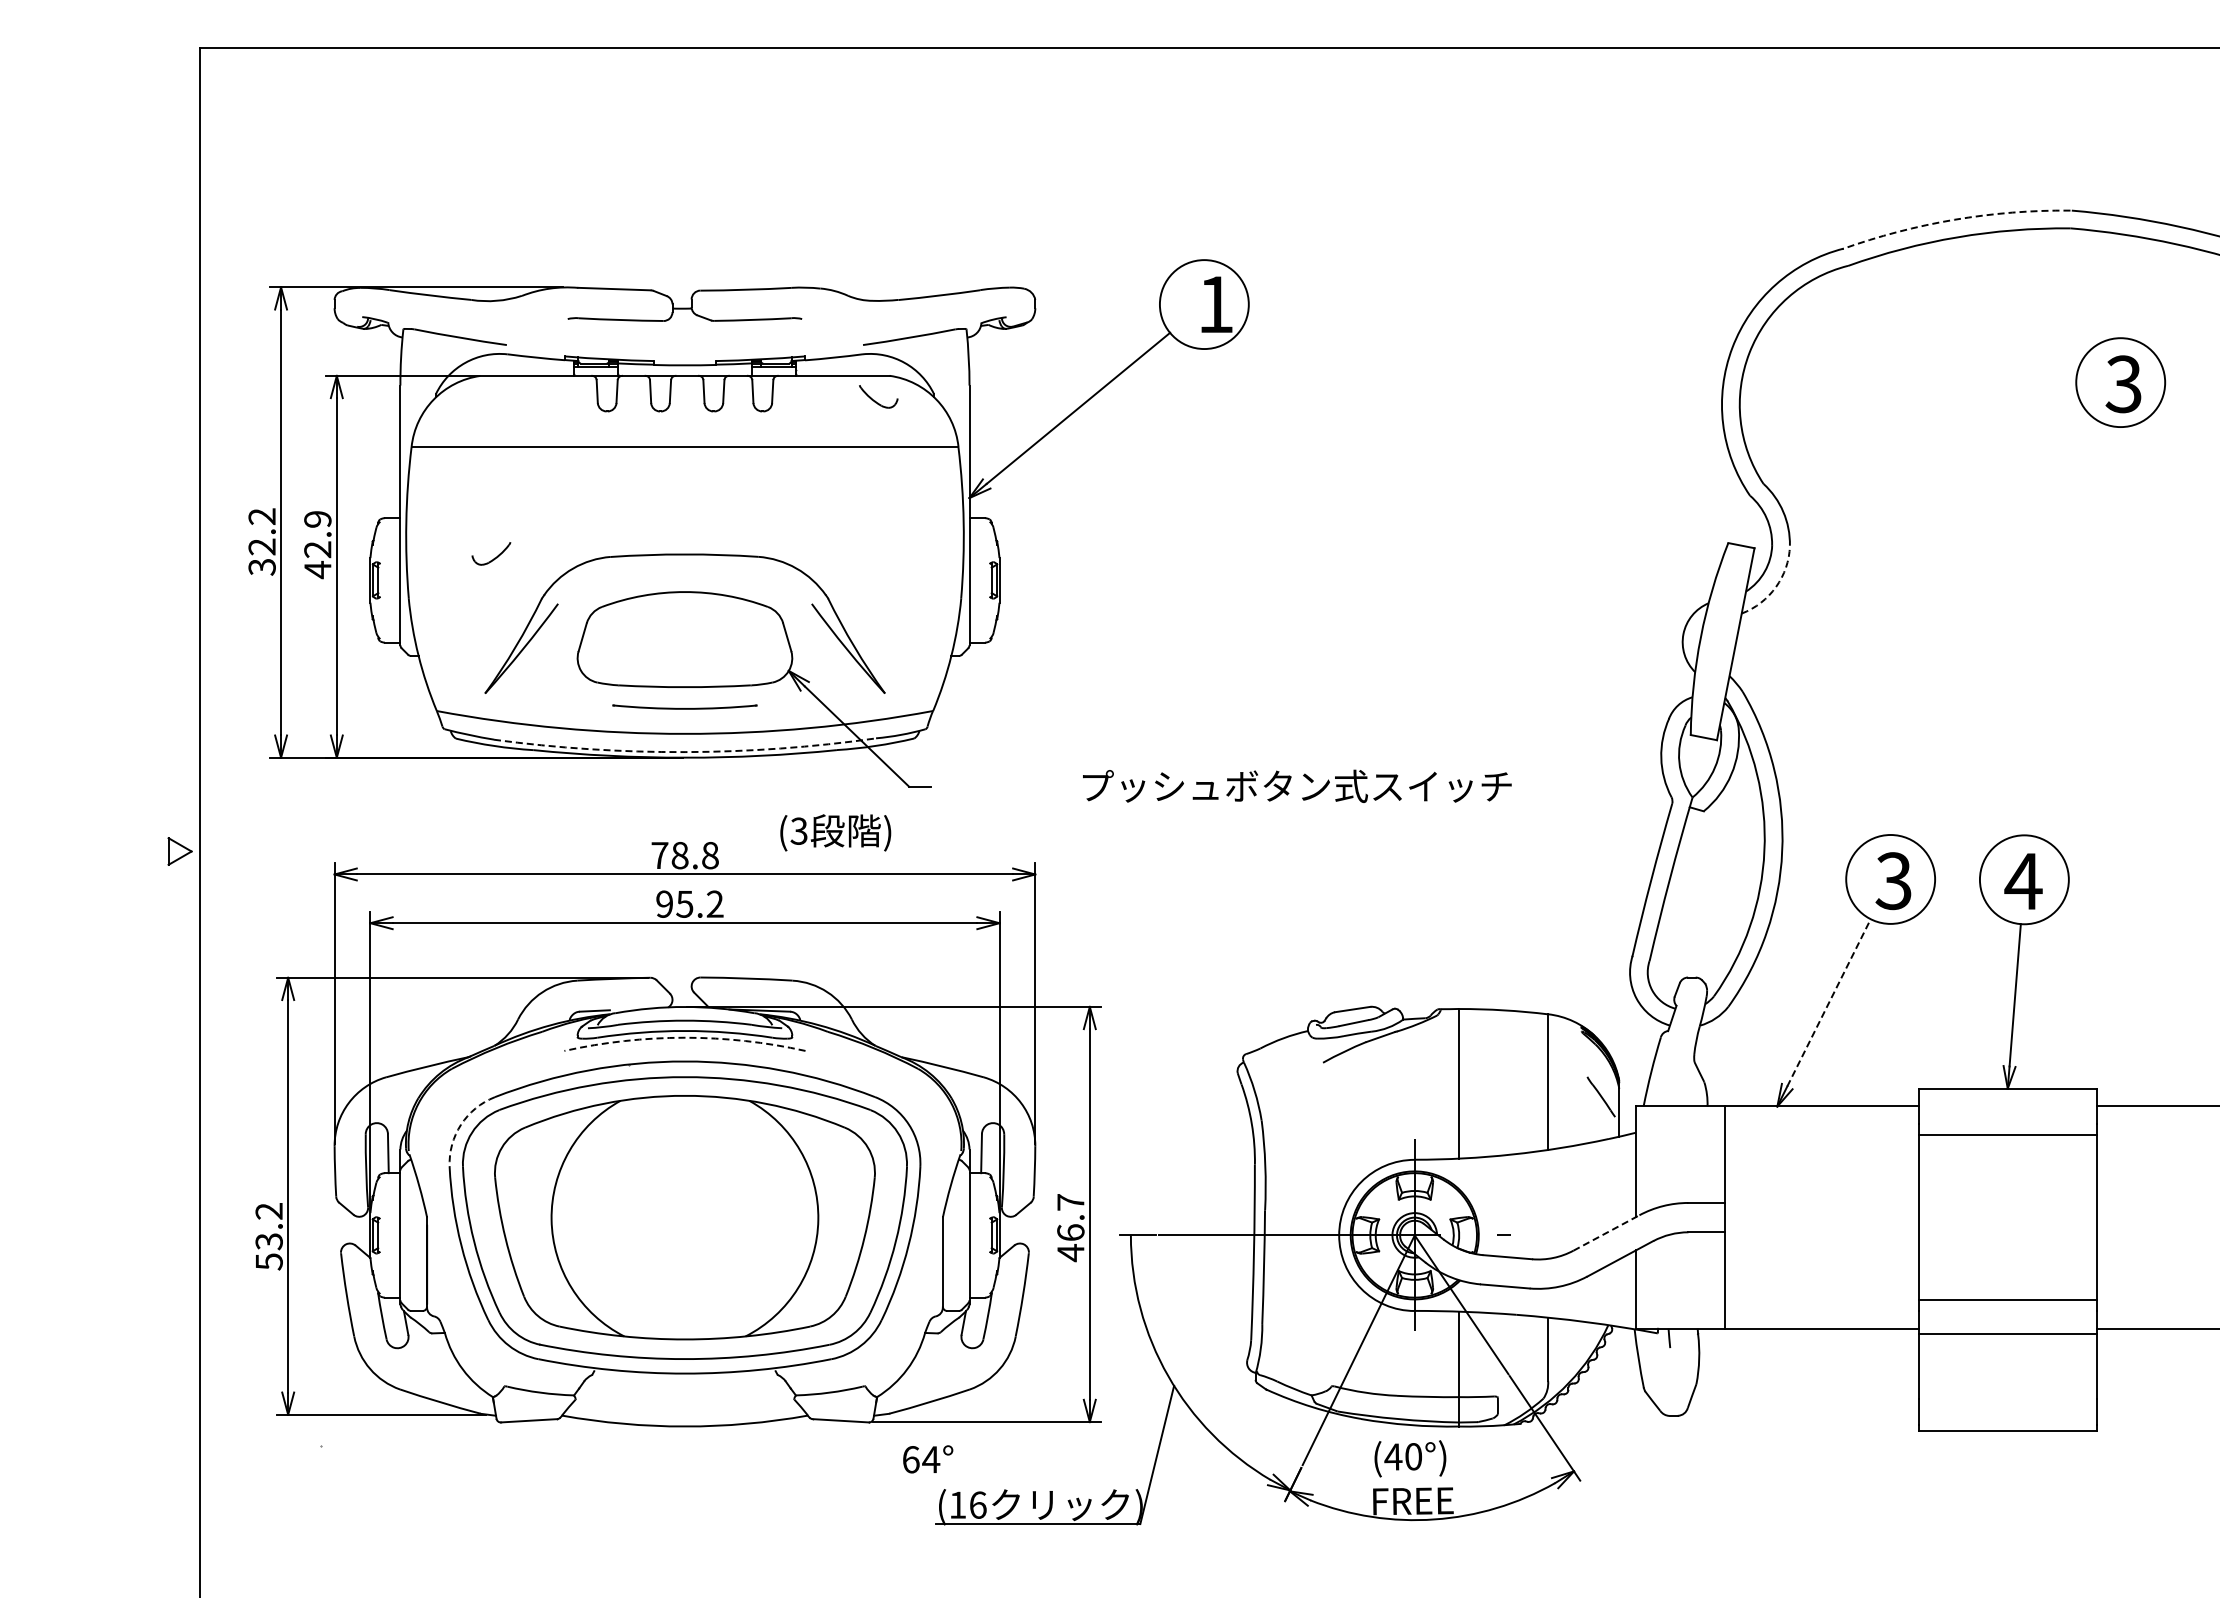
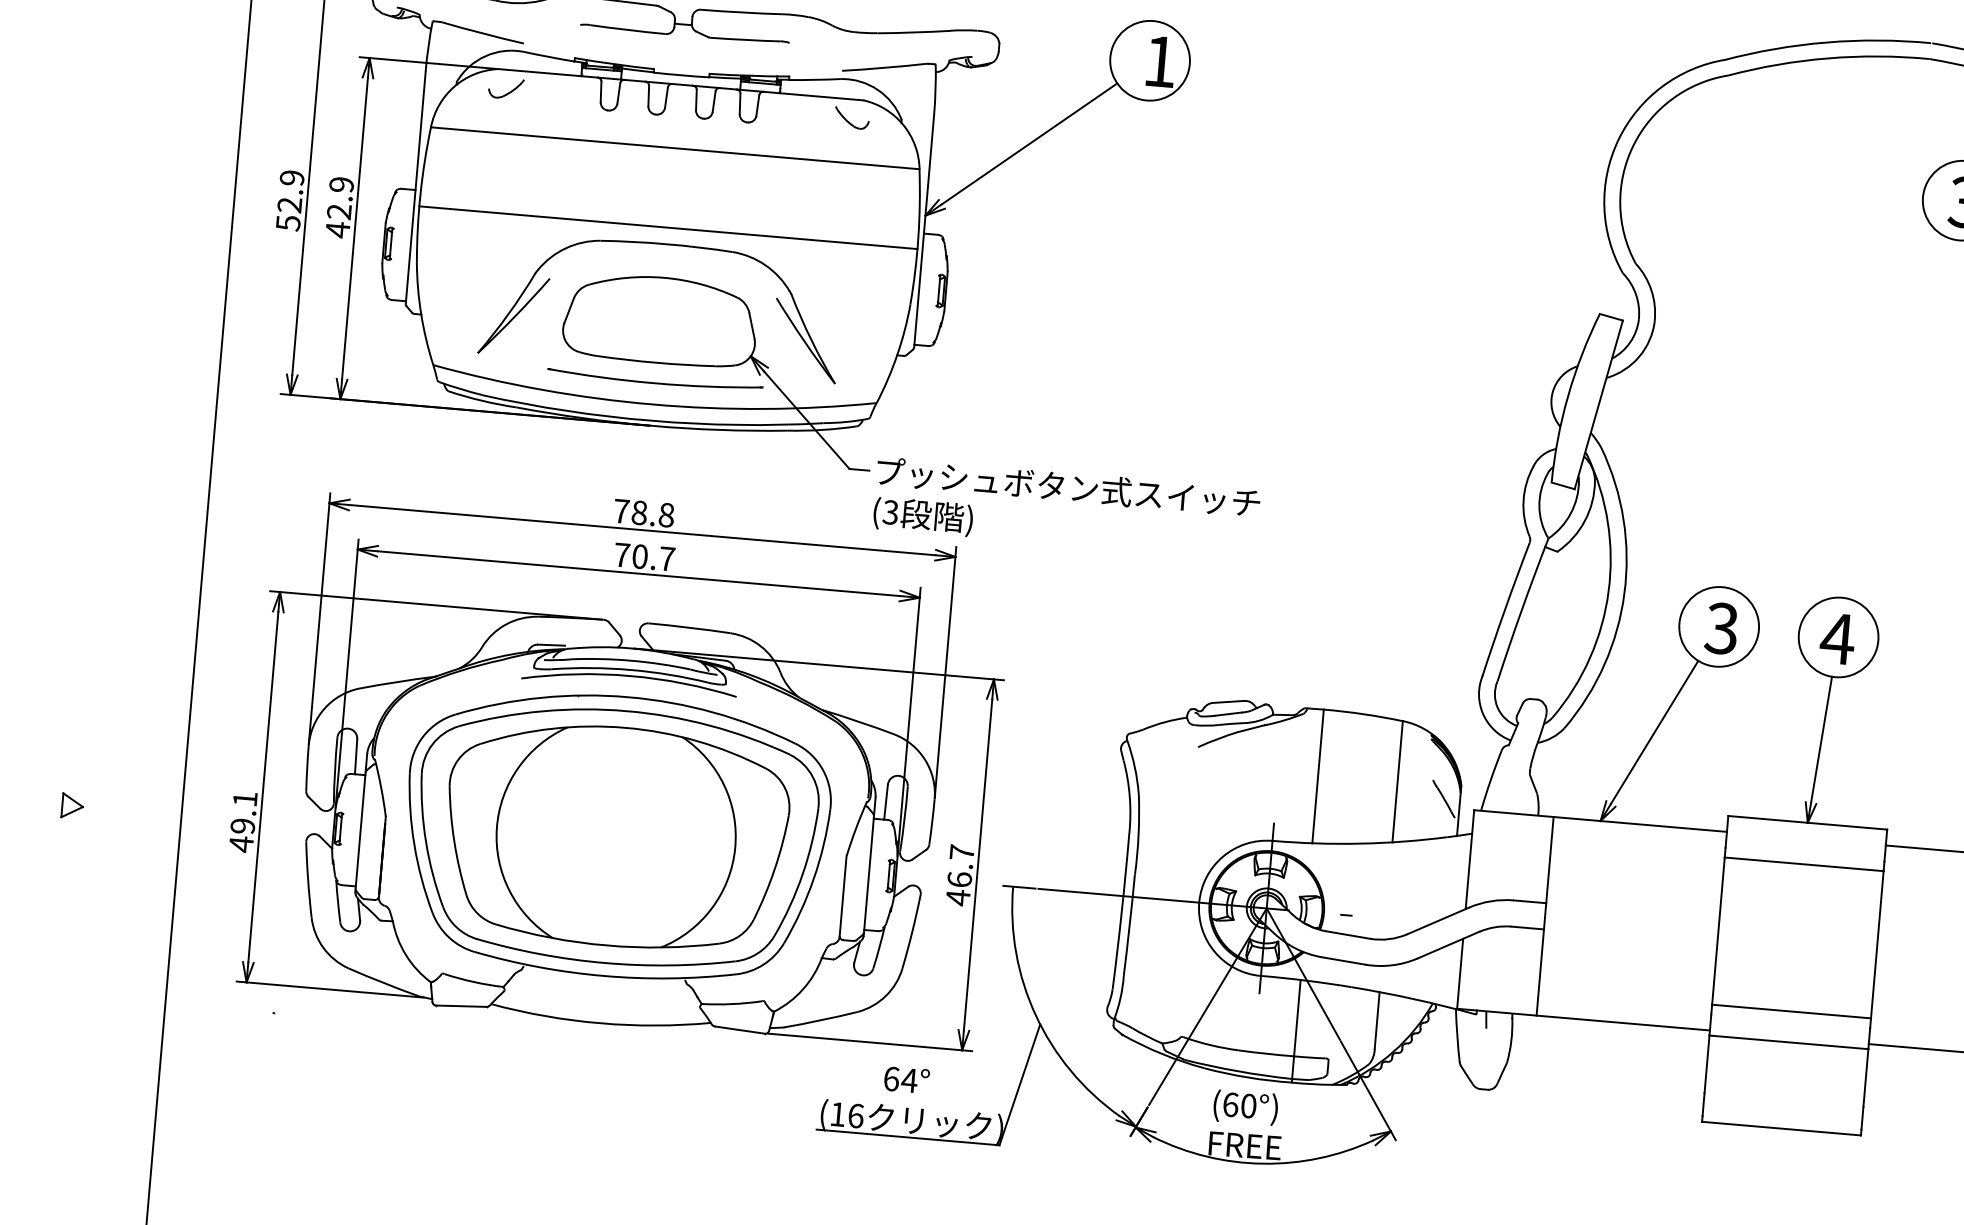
arc: (1954, 219) -> (1826, 42), dashed -> solid
line: (684, 535) -> (668, 227), added
text: (261, 541) -> (289, 200), 32.2 -> 52.9
part: (491, 553) -> (506, 88), moved
arc: (1776, 586) -> (1639, 356), dashed -> solid
part: (684, 706) -> (654, 380), size x1.67
arc: (685, 752) -> (652, 421), dashed -> solid
text: (1297, 785) -> (1068, 486), moved
text: (835, 832) -> (923, 516), moved
part: (179, 851) -> (72, 806), moved
text: (689, 903) -> (644, 556), 95.2 -> 70.7
line: (1829, 1002) -> (1655, 732), dashed -> solid
arc: (684, 1037) -> (629, 675), dashed -> solid
arc: (461, 1124) -> (423, 736), dashed -> solid
line: (1606, 1232) -> (1438, 920), dashed -> solid
text: (268, 1237) -> (242, 822), 53.2 -> 49.1
text: (1393, 1456) -> (1230, 1104), (40°) -> (60°)
text: (928, 1459) -> (907, 1080), moved

